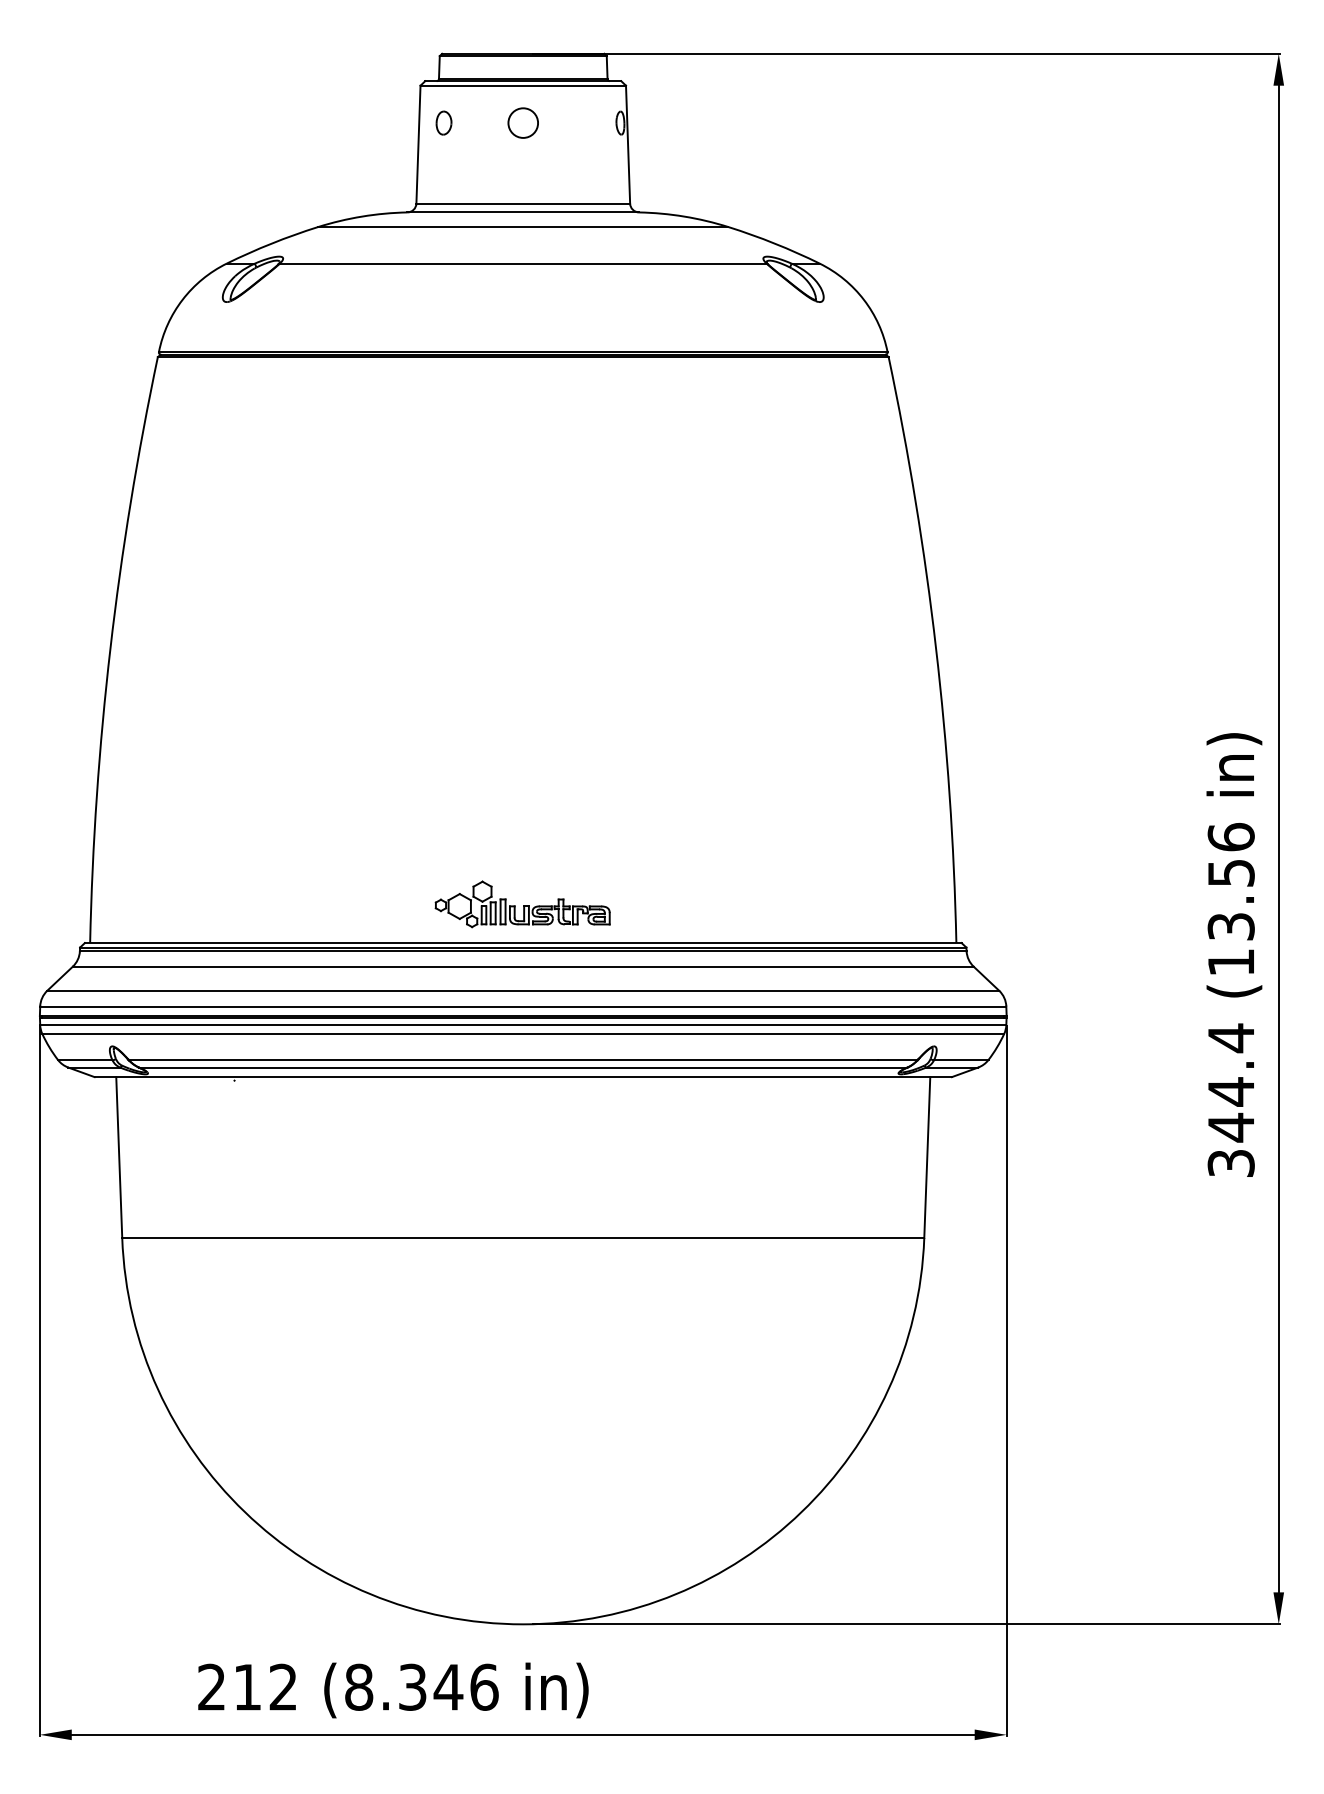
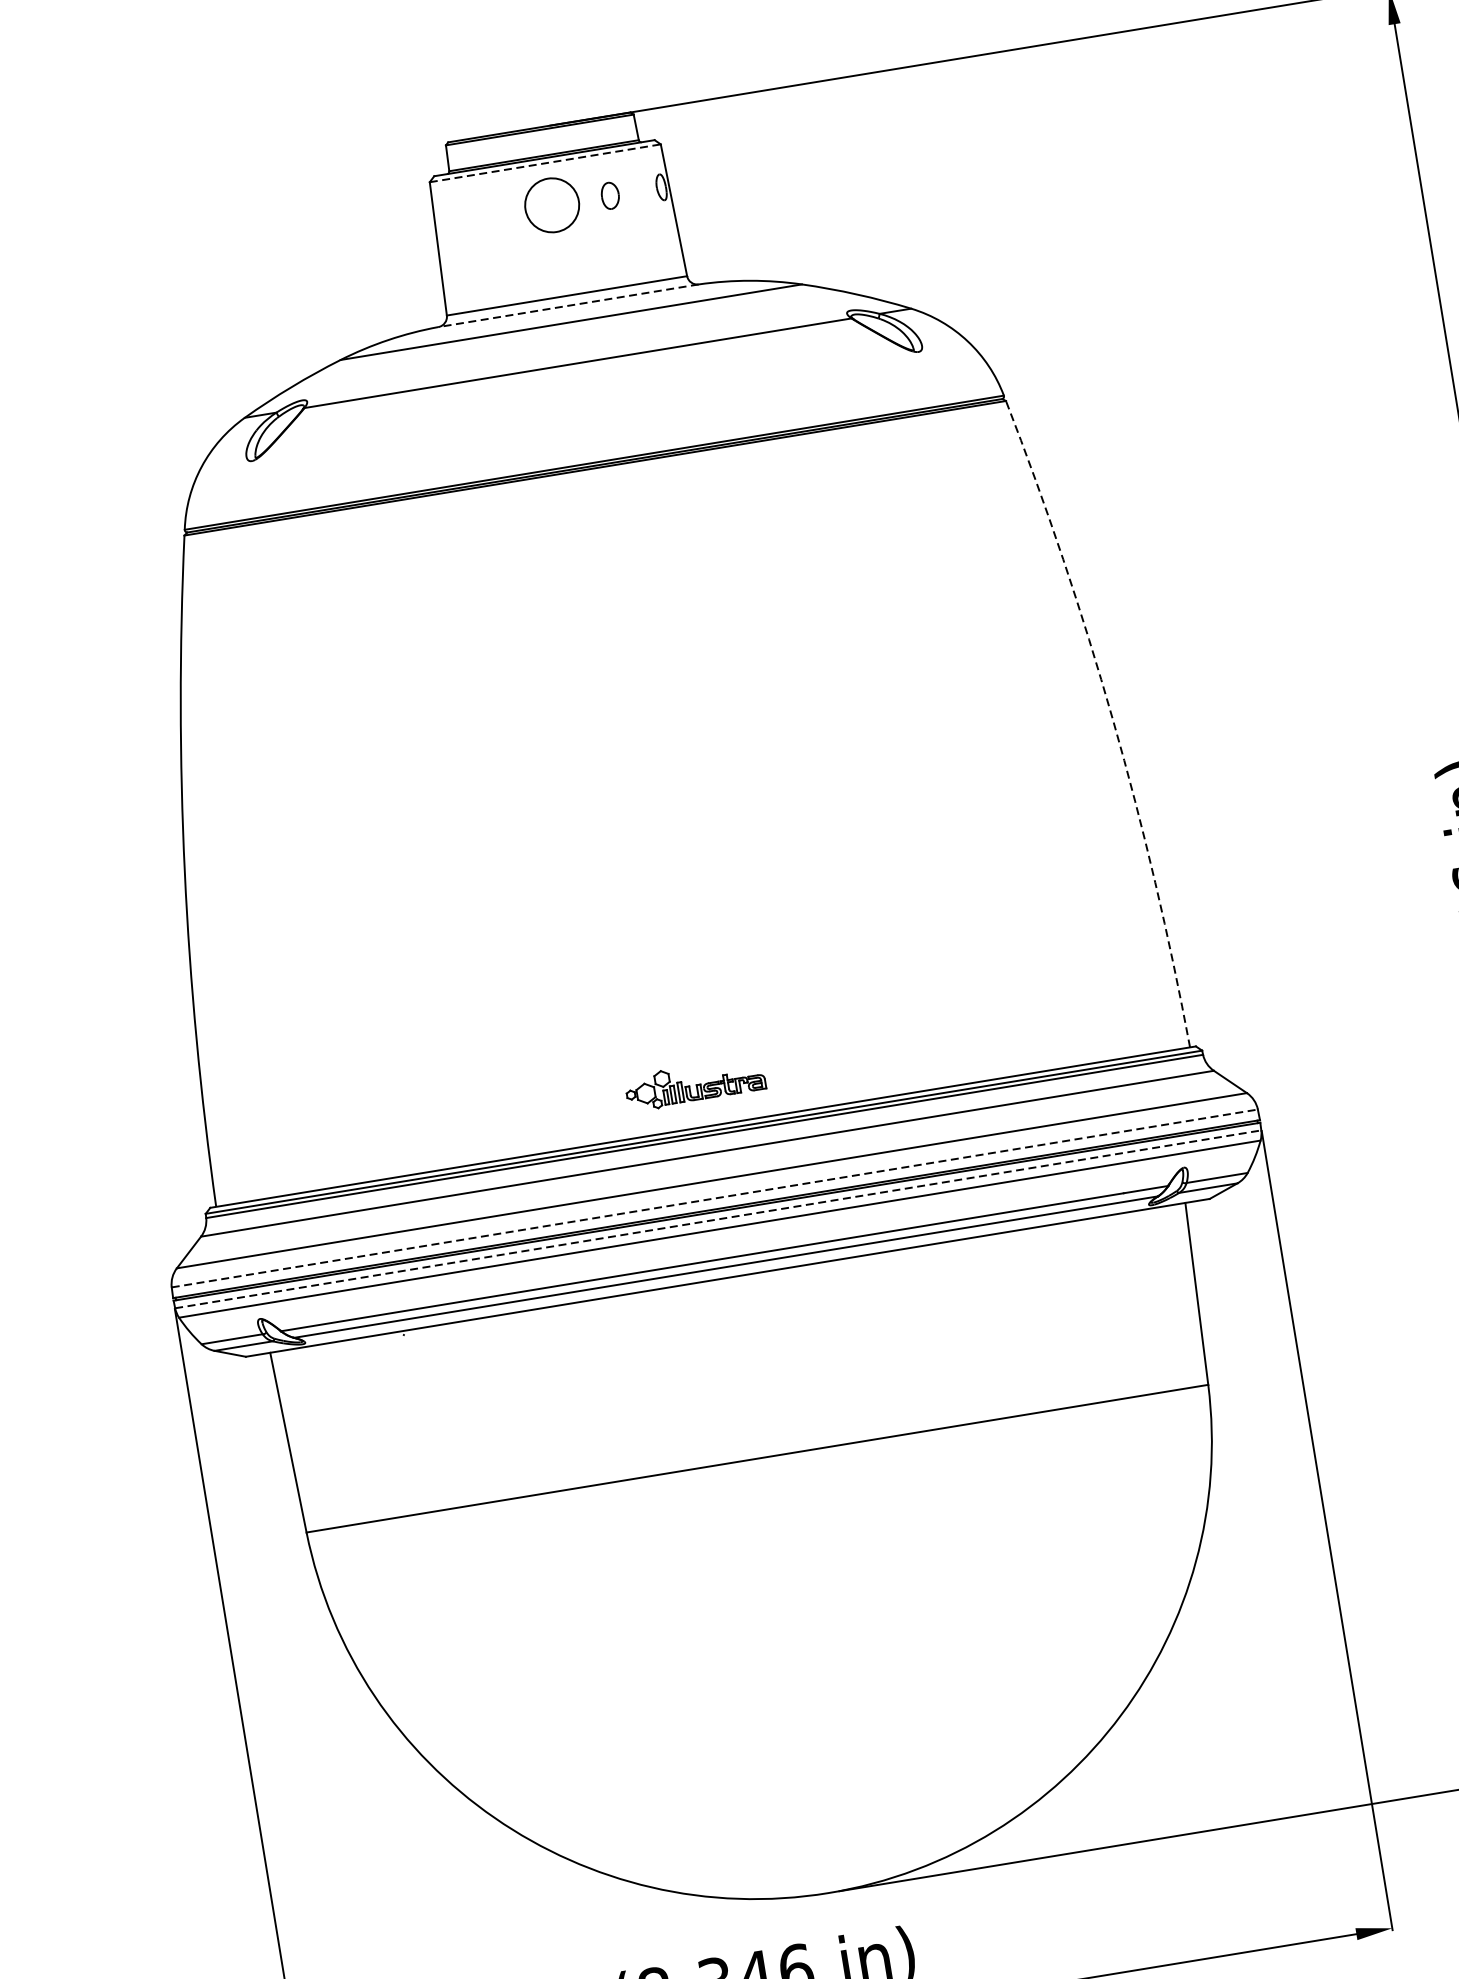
line: (523, 85) -> (545, 163), solid -> dashed
part: (443, 122) -> (609, 195), moved
circle: (523, 122) -> (552, 204), size x1.6
line: (523, 212) -> (568, 305), solid -> dashed
arc: (936, 648) -> (1113, 719), solid -> dashed
part: (522, 904) -> (695, 1083), size x0.7
line: (523, 1006) -> (715, 1198), solid -> dashed
line: (523, 1025) -> (718, 1219), solid -> dashed

